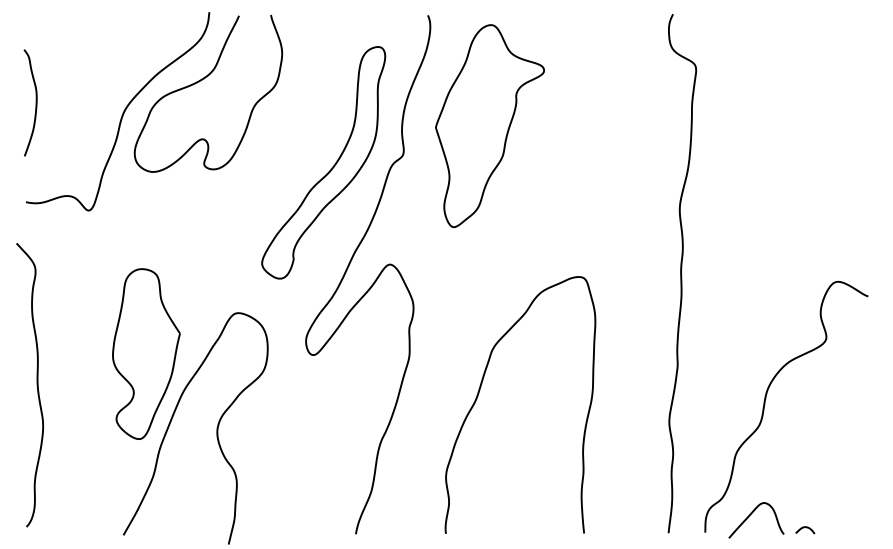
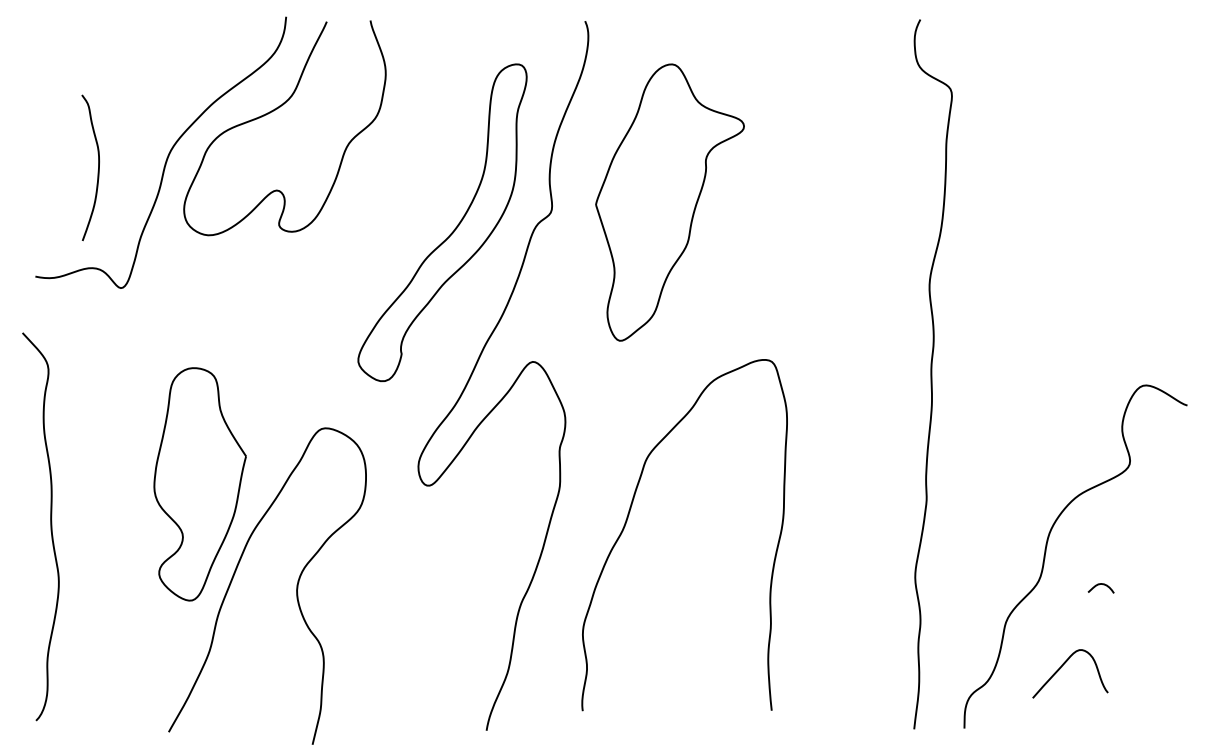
curve: (36, 102) -> (98, 167), moved
part: (489, 126) -> (669, 202), moved
curve: (480, 390) -> (629, 515), moved
curve: (751, 514) -> (1063, 665), moved
curve: (804, 528) -> (1099, 585), moved

